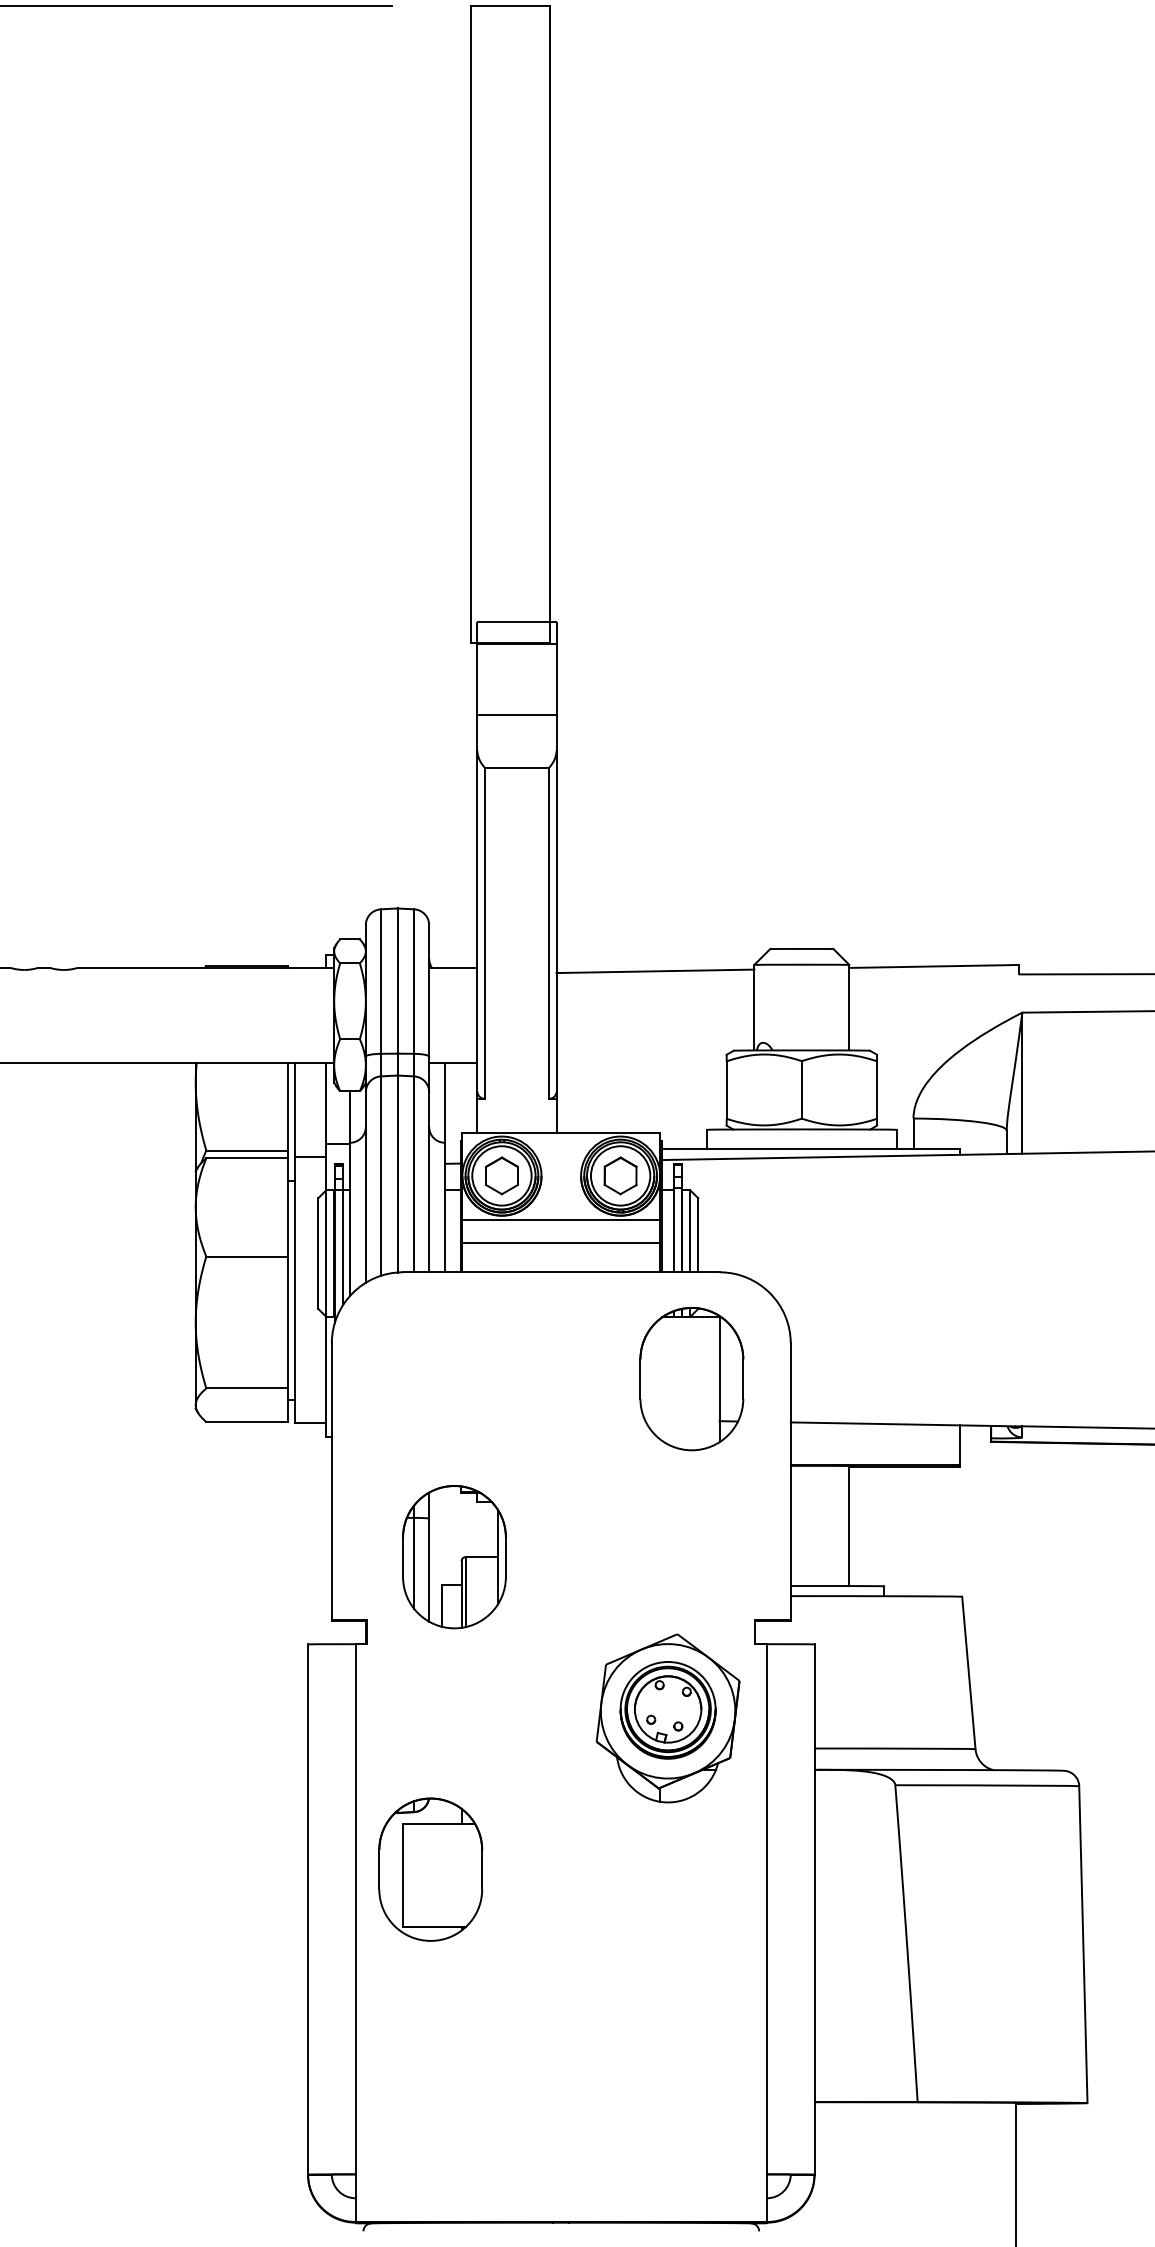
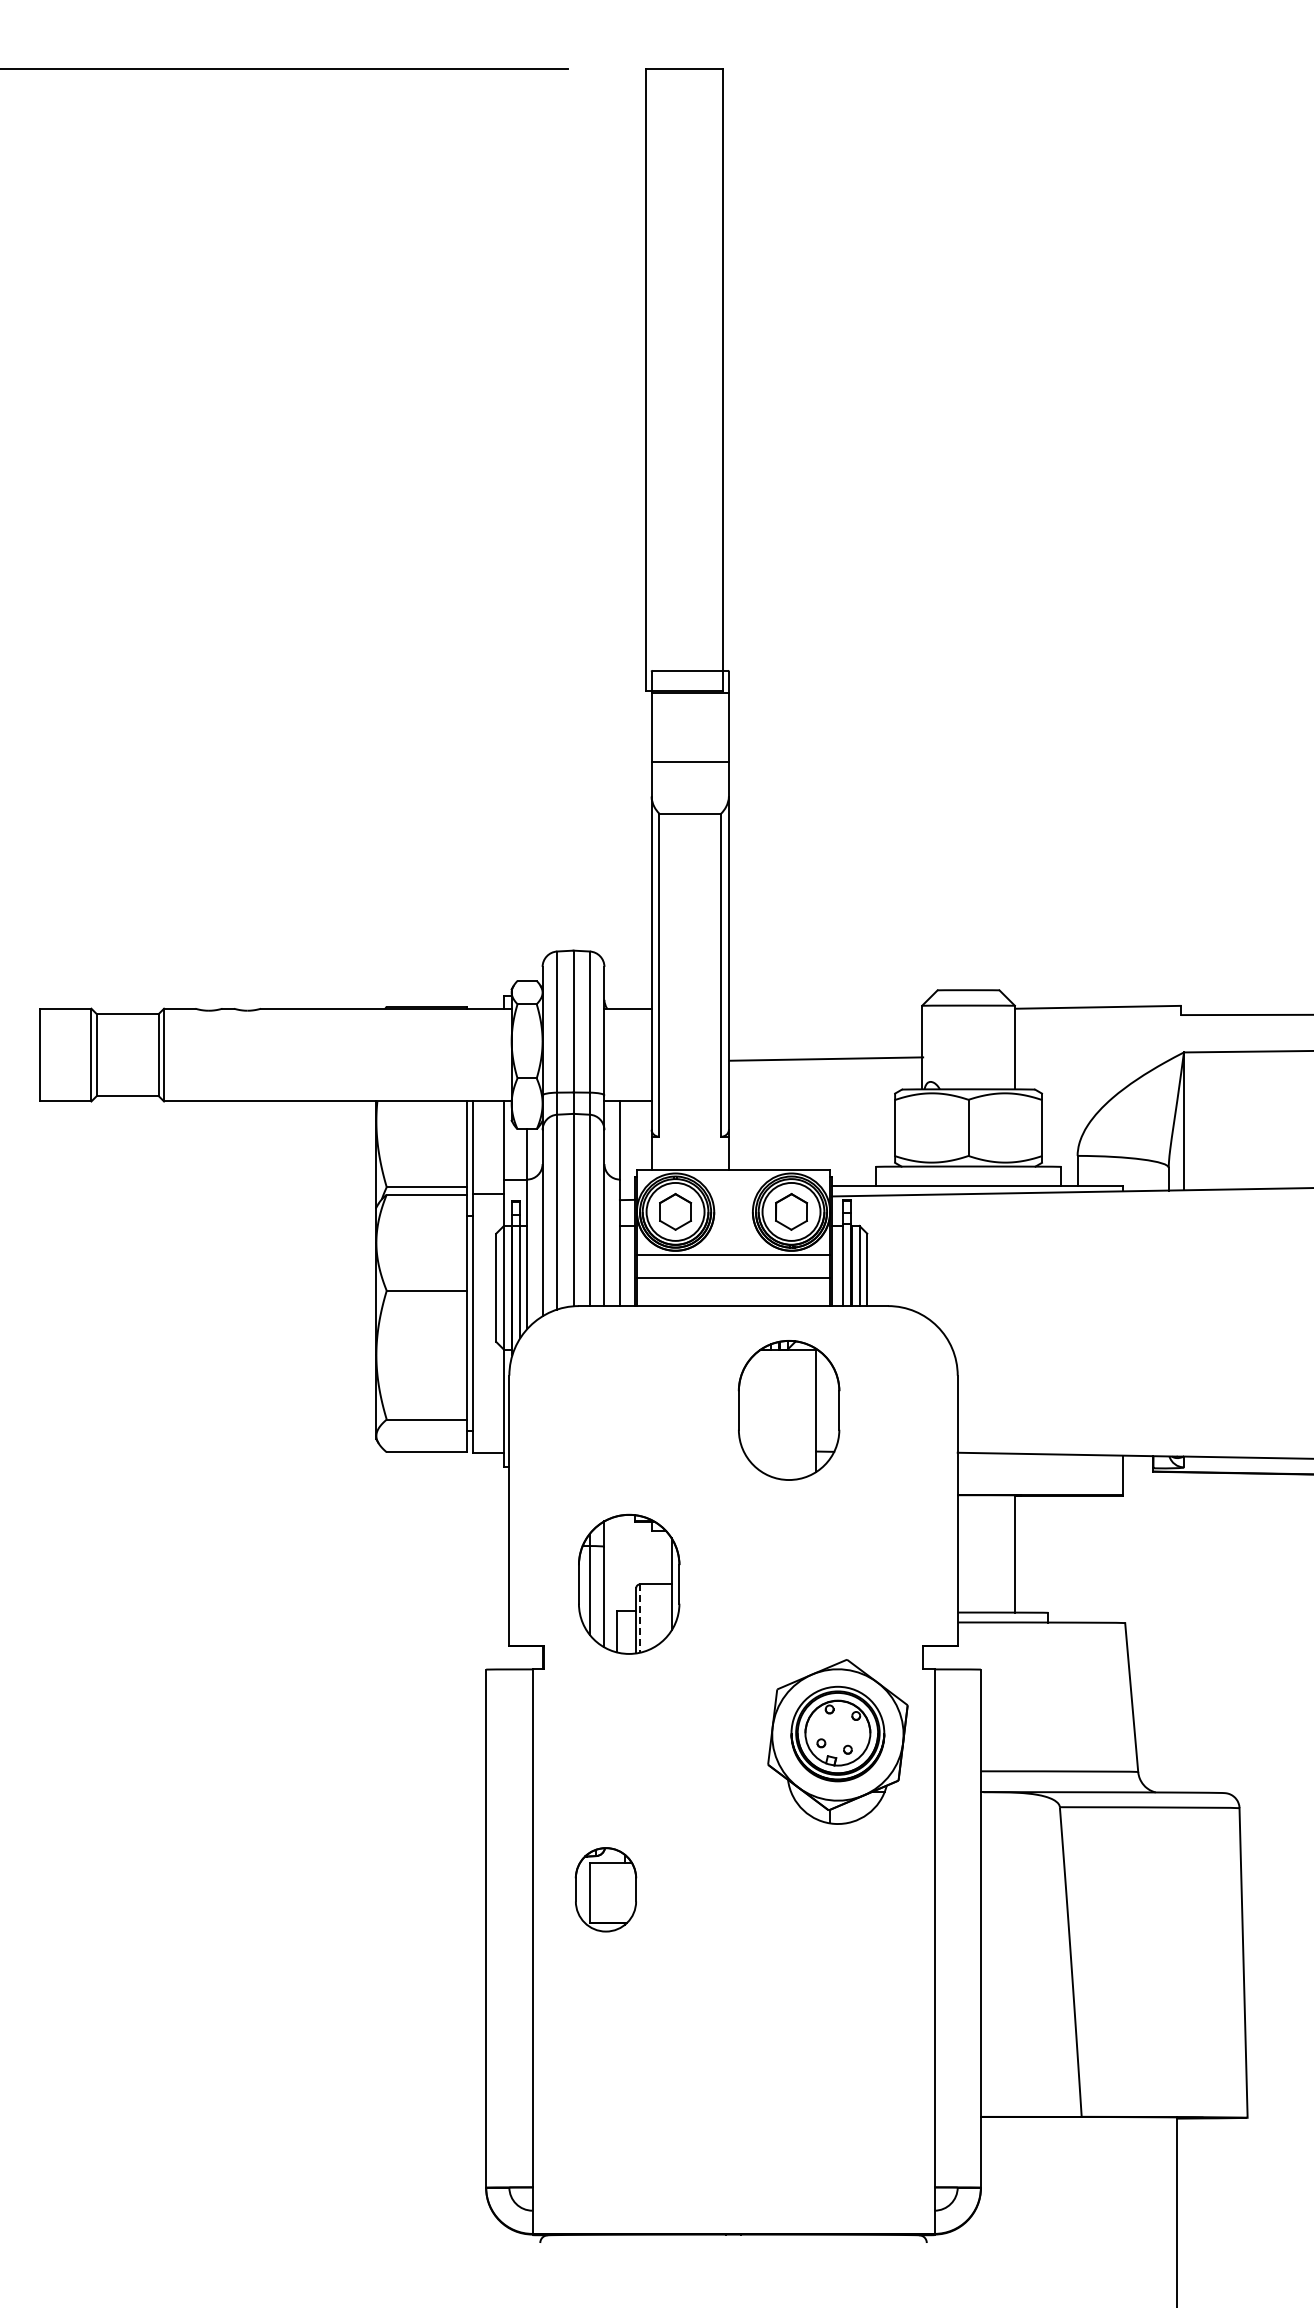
line: (655, 970) -> (826, 1058), moved
part: (691, 1379) -> (788, 1410), moved
line: (466, 1593) -> (640, 1619), solid -> dashed
part: (430, 1869) -> (605, 1889), size x0.6

